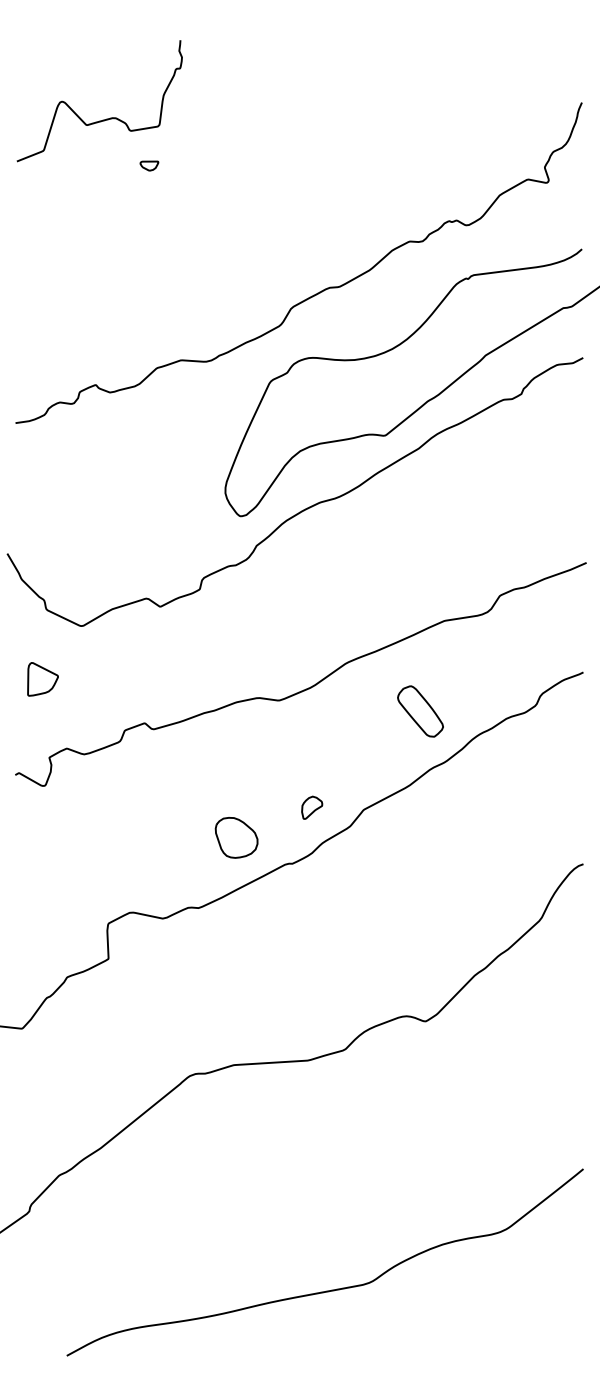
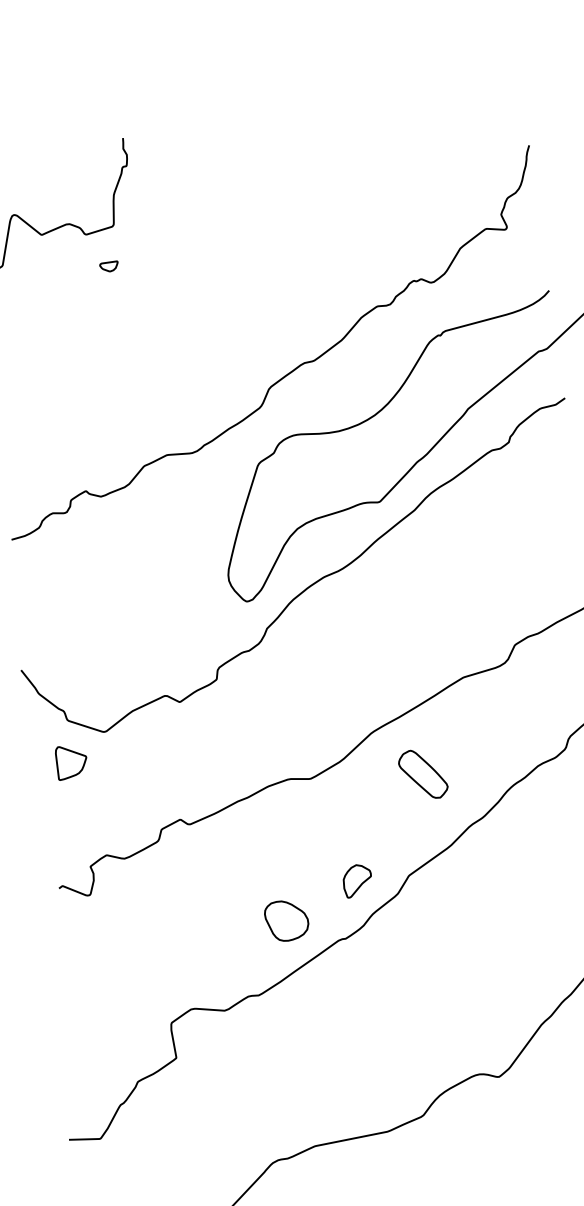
part: (42, 679) -> (71, 762), moved
part: (420, 711) -> (423, 774), moved
part: (312, 807) -> (357, 880), size x1.4

